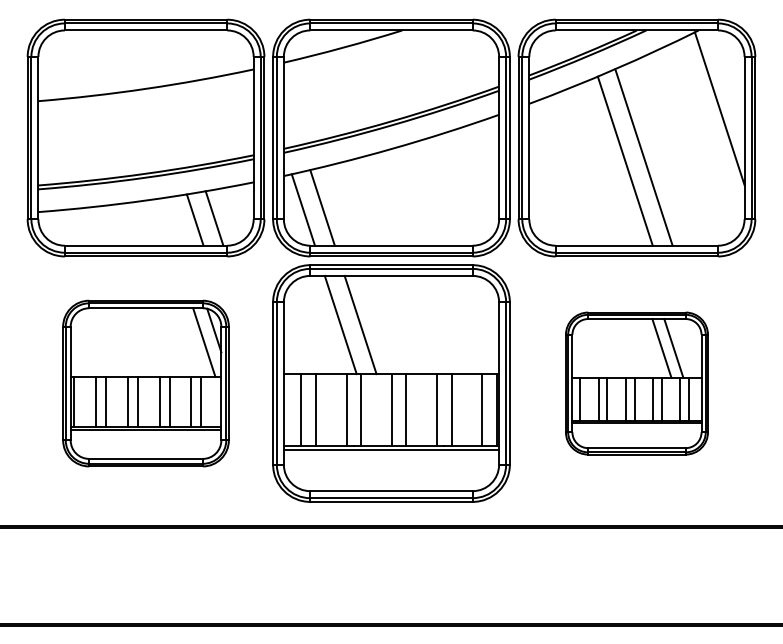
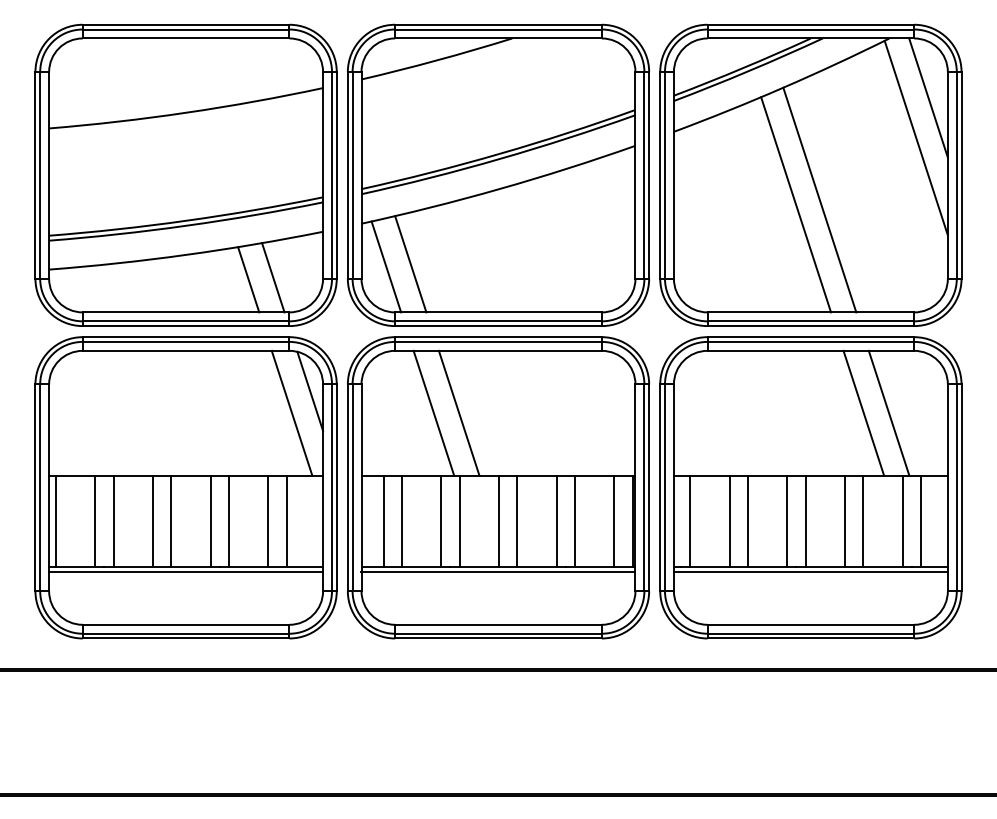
line: (729, 76) -> (928, 97), added
part: (145, 383) -> (185, 487), size x1.43
part: (636, 383) -> (810, 487), size x1.67

